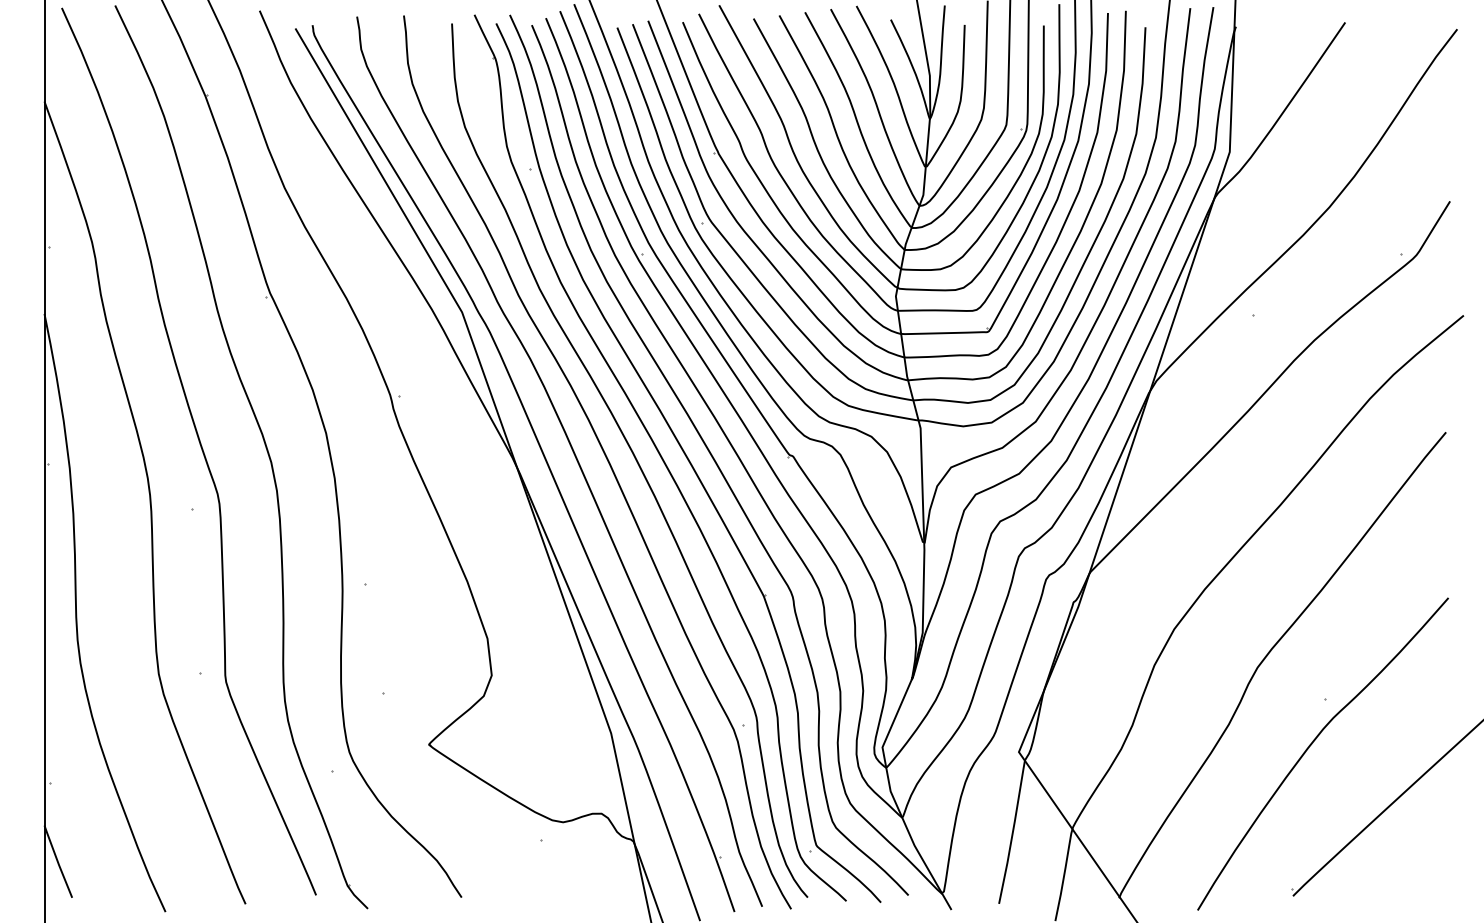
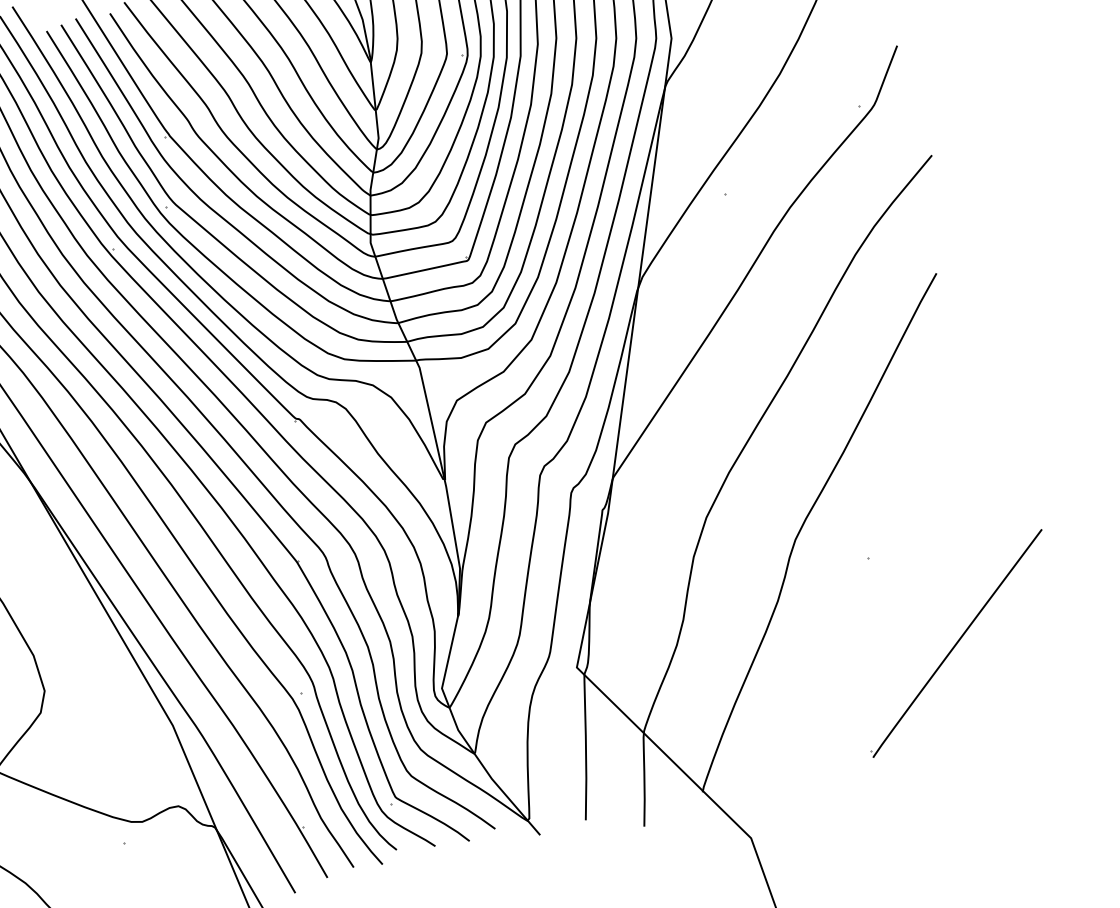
curve: (1312, 744) -> (863, 605), removed

